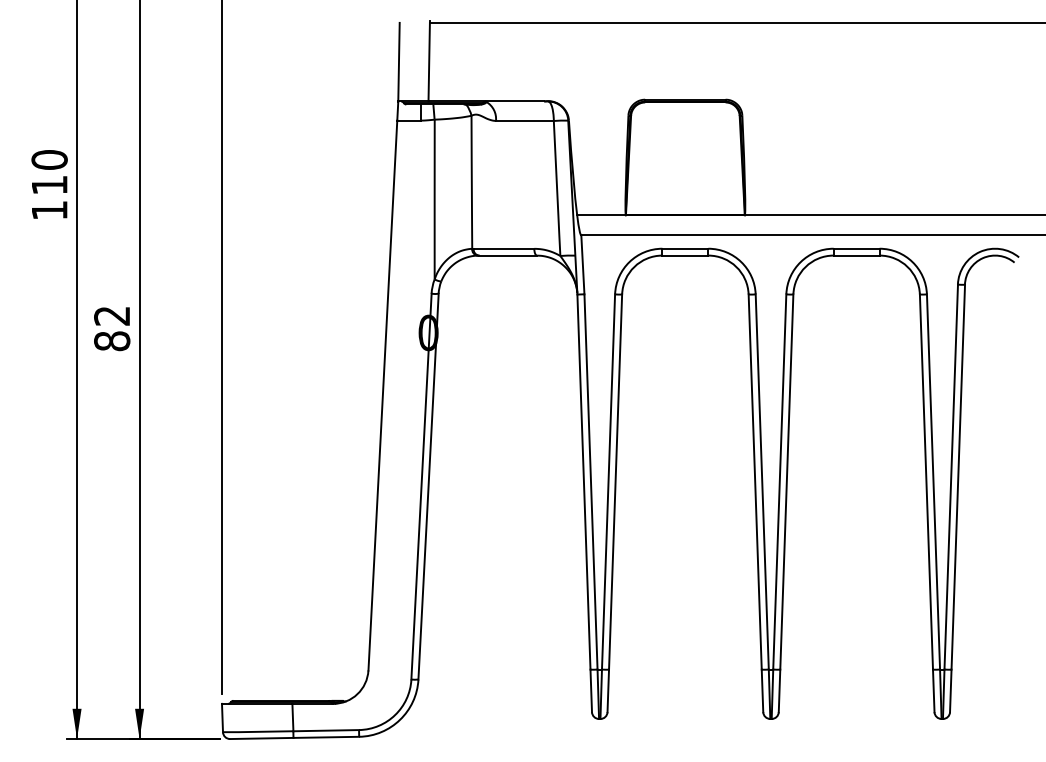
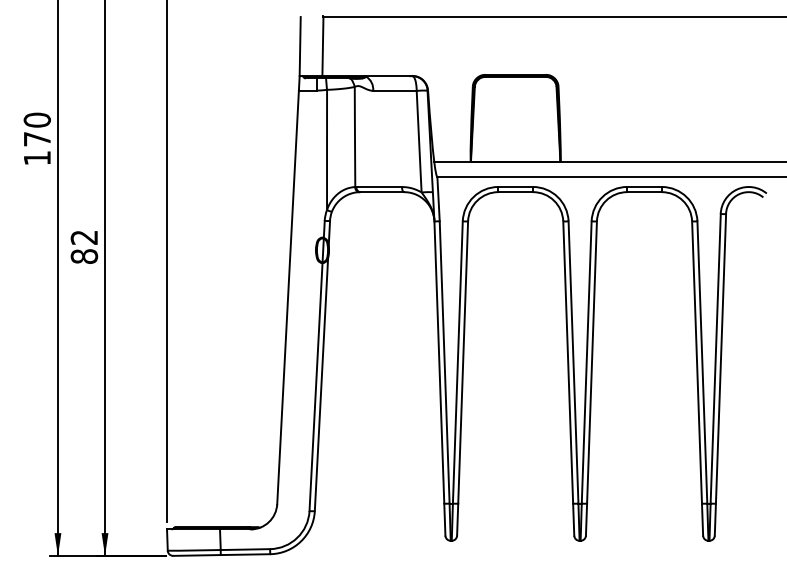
text: (49, 185) -> (37, 139), 110 -> 170

